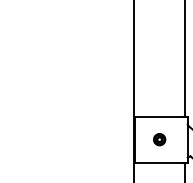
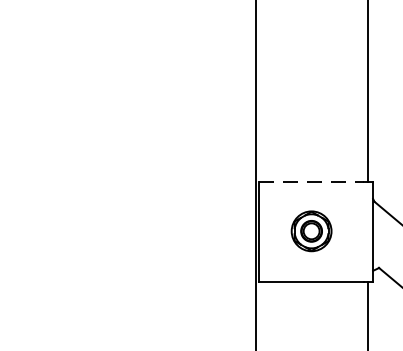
line: (159, 116) -> (311, 181), solid -> dashed
part: (159, 139) -> (311, 231), size x1.6

